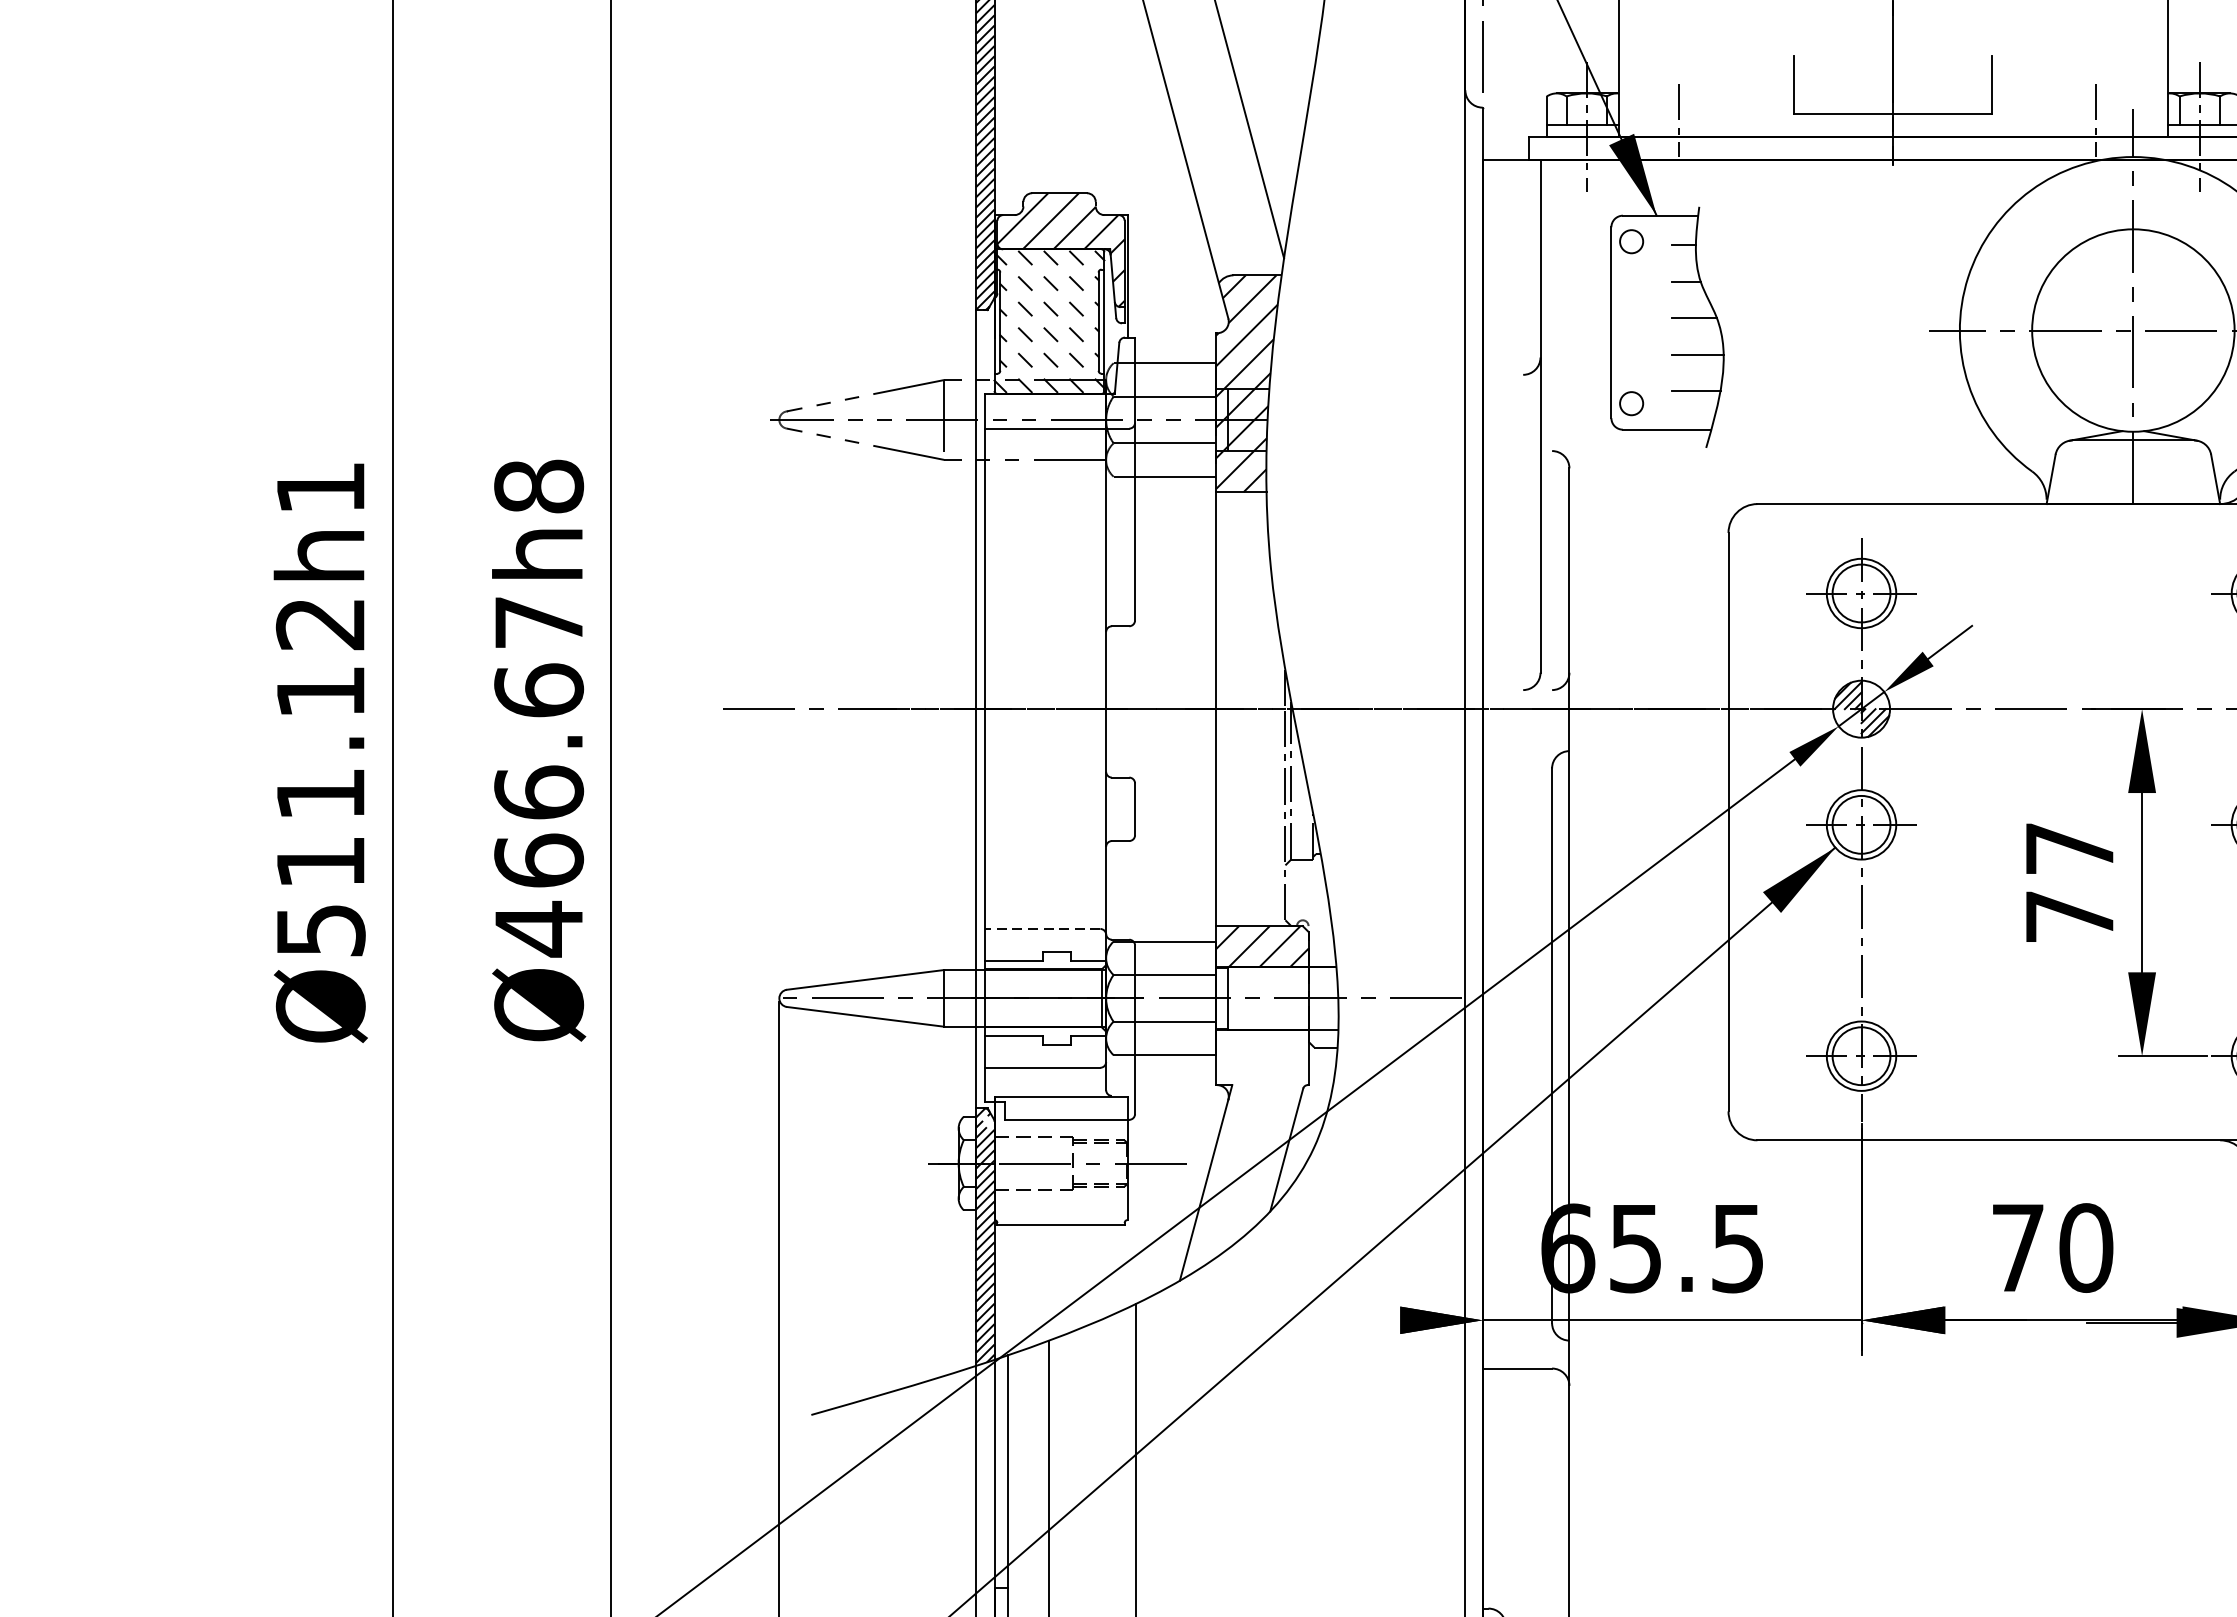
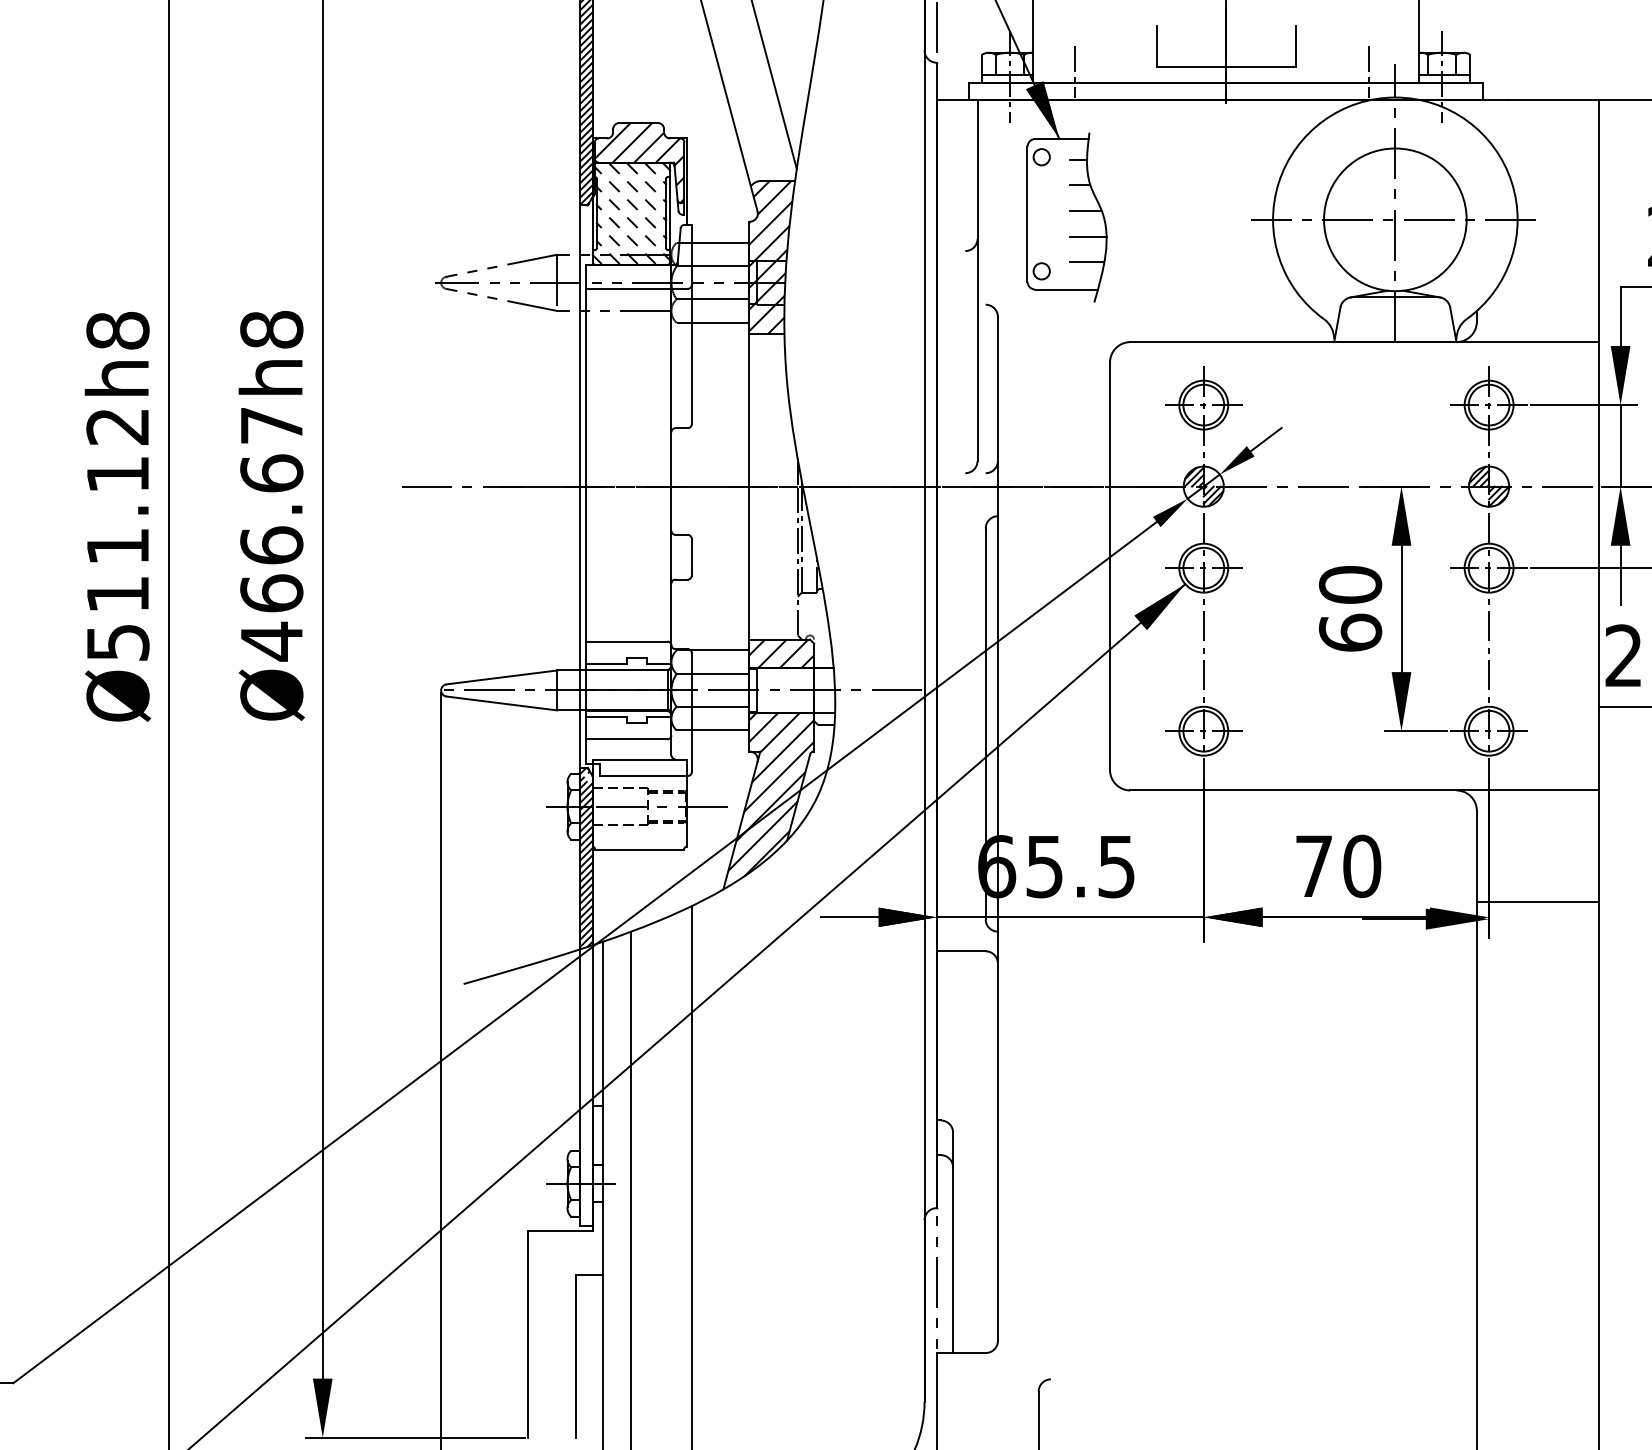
text: (320, 487) -> (117, 330), Ø511.12h1 -> Ø511.12h8
text: (2069, 882) -> (1350, 608), 77 -> 60
line: (1042, 928) -> (626, 641), dashed -> solid
hatch: (1248, 1146) -> (771, 794), added
line: (1358, 1320) -> (849, 917), added

